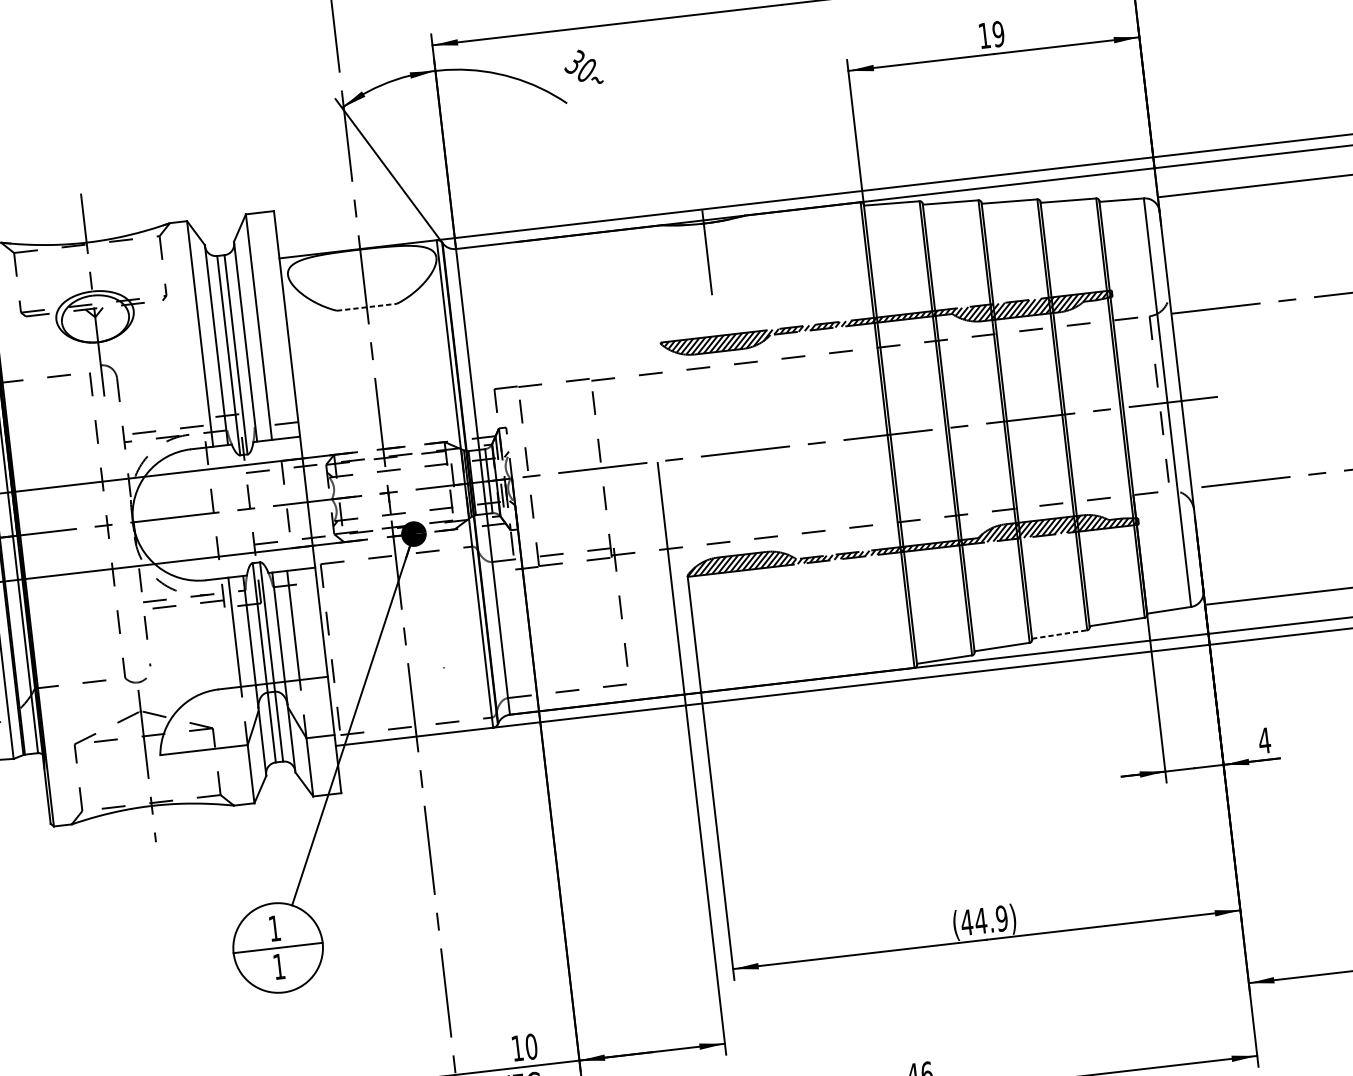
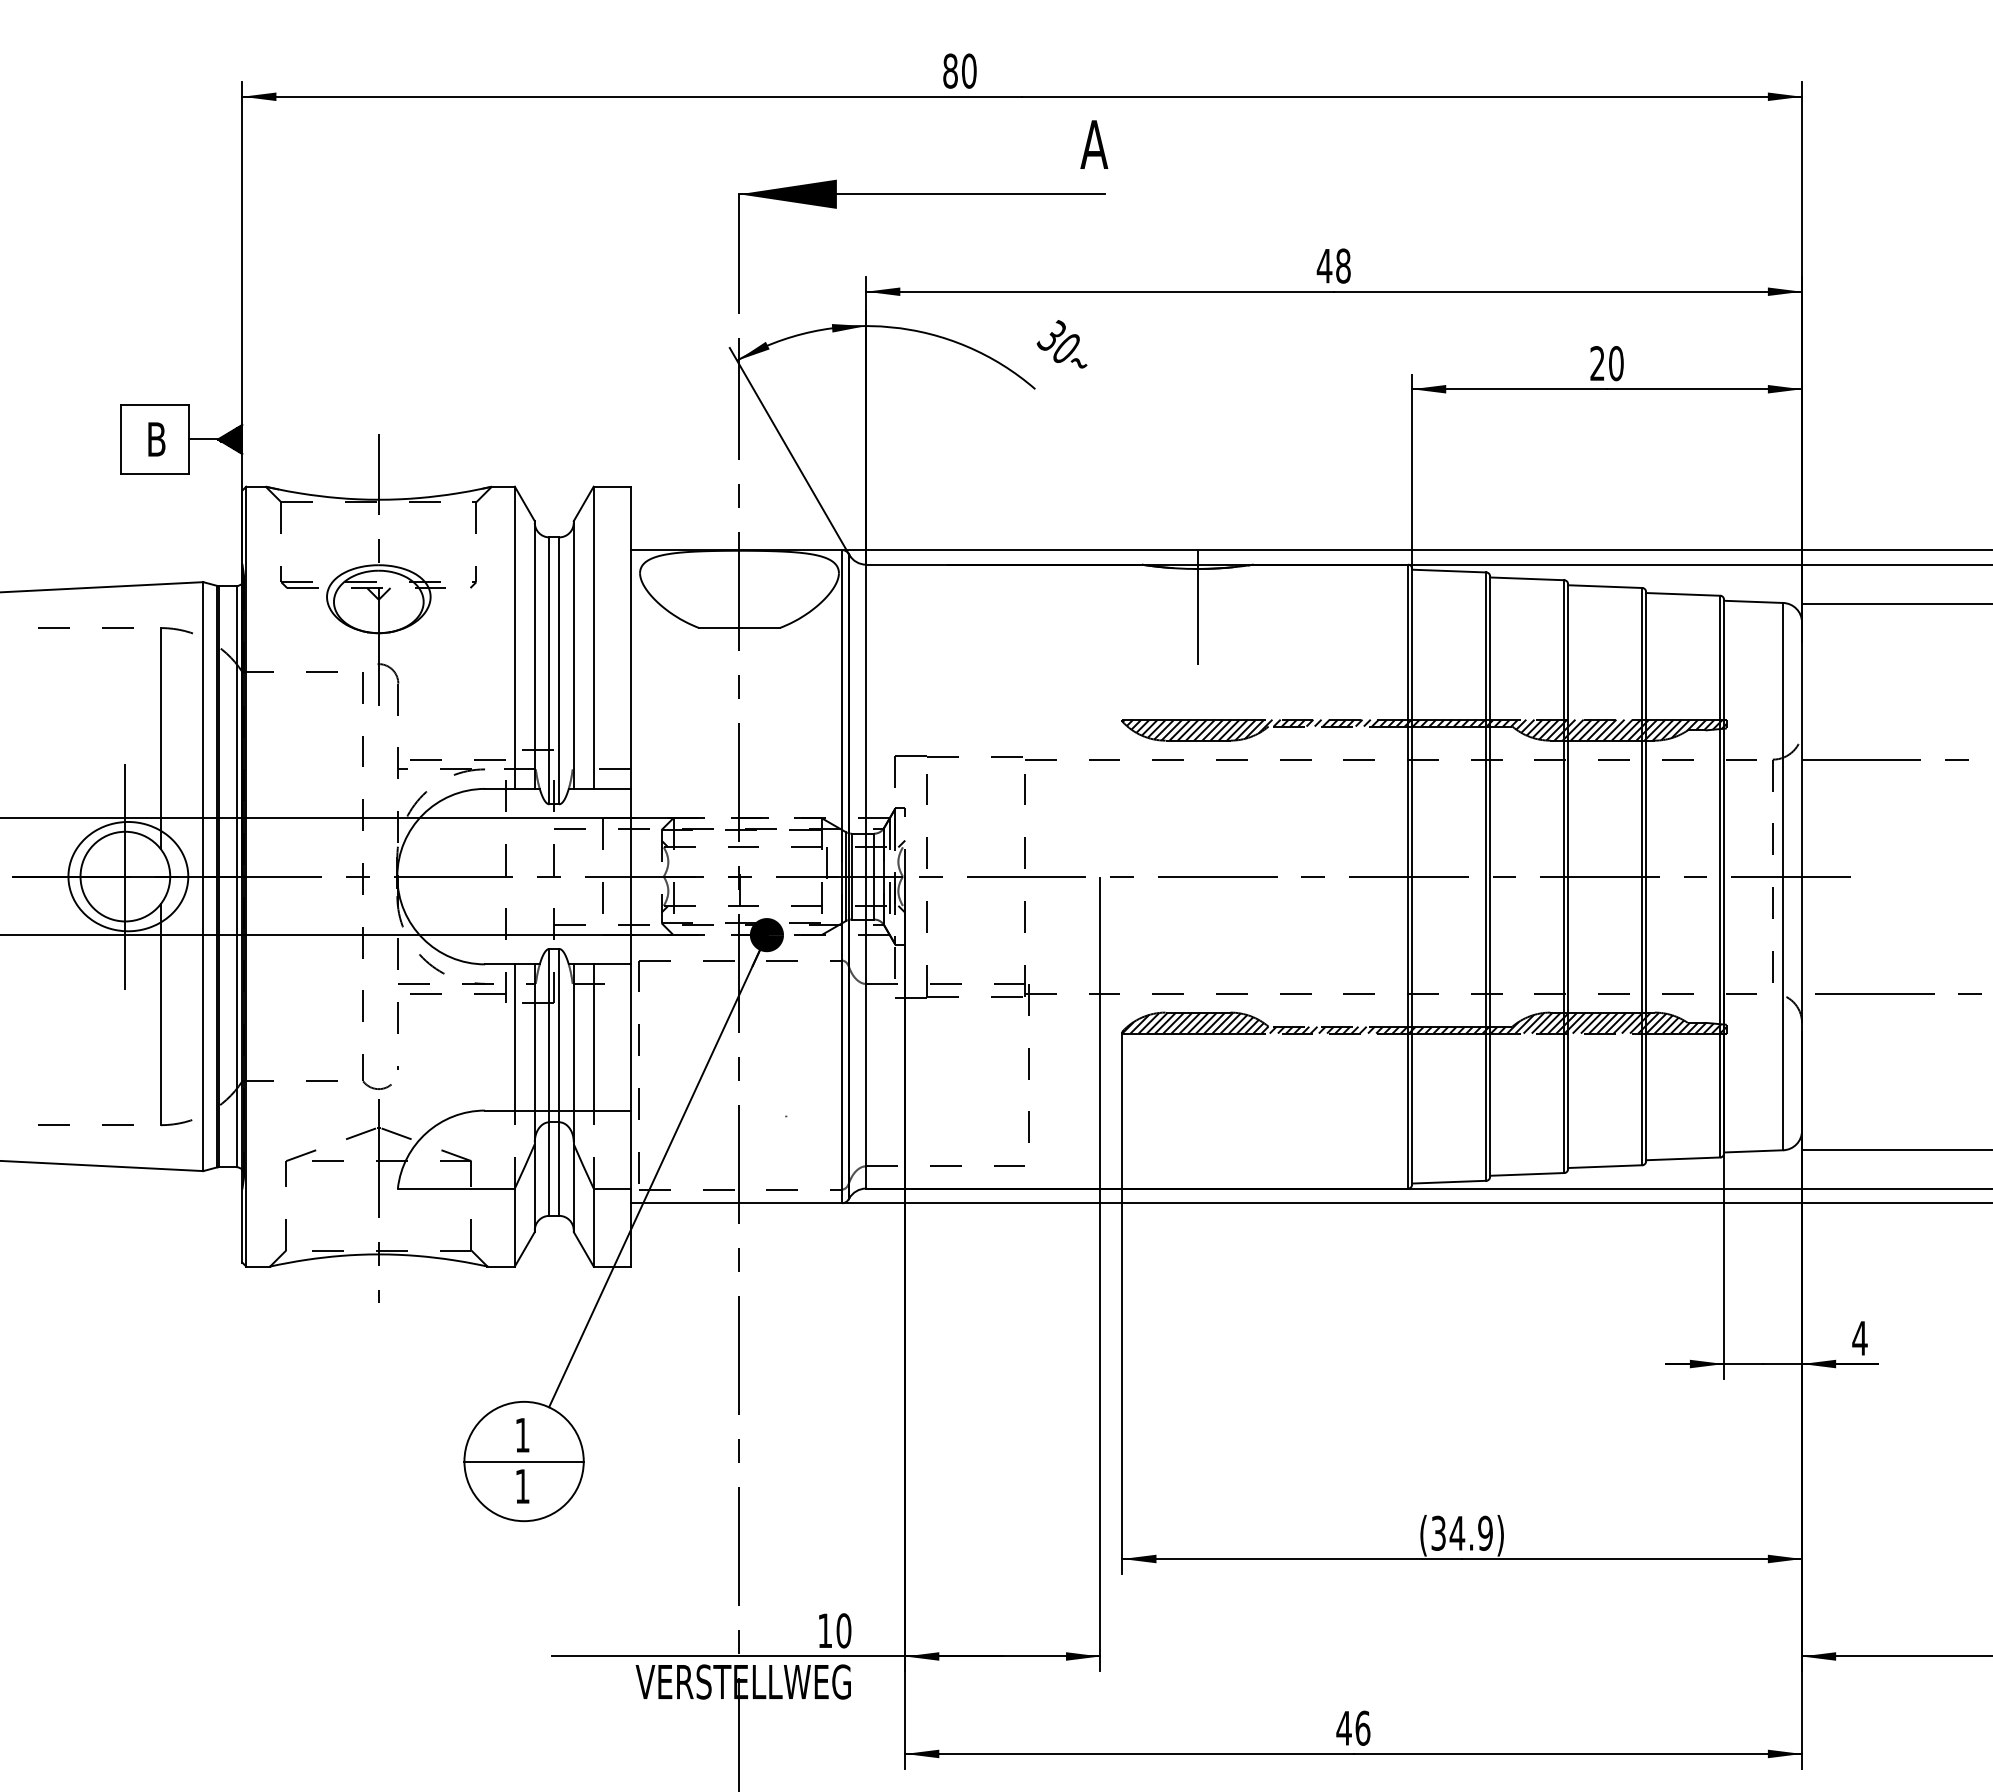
text: (991, 34) -> (1606, 363), 19 -> 20
line: (367, 307) -> (740, 628), dashed -> solid
line: (1059, 634) -> (1605, 1166), dashed -> solid
text: (966, 922) -> (1438, 1532), (44.9) -> (34.9)

